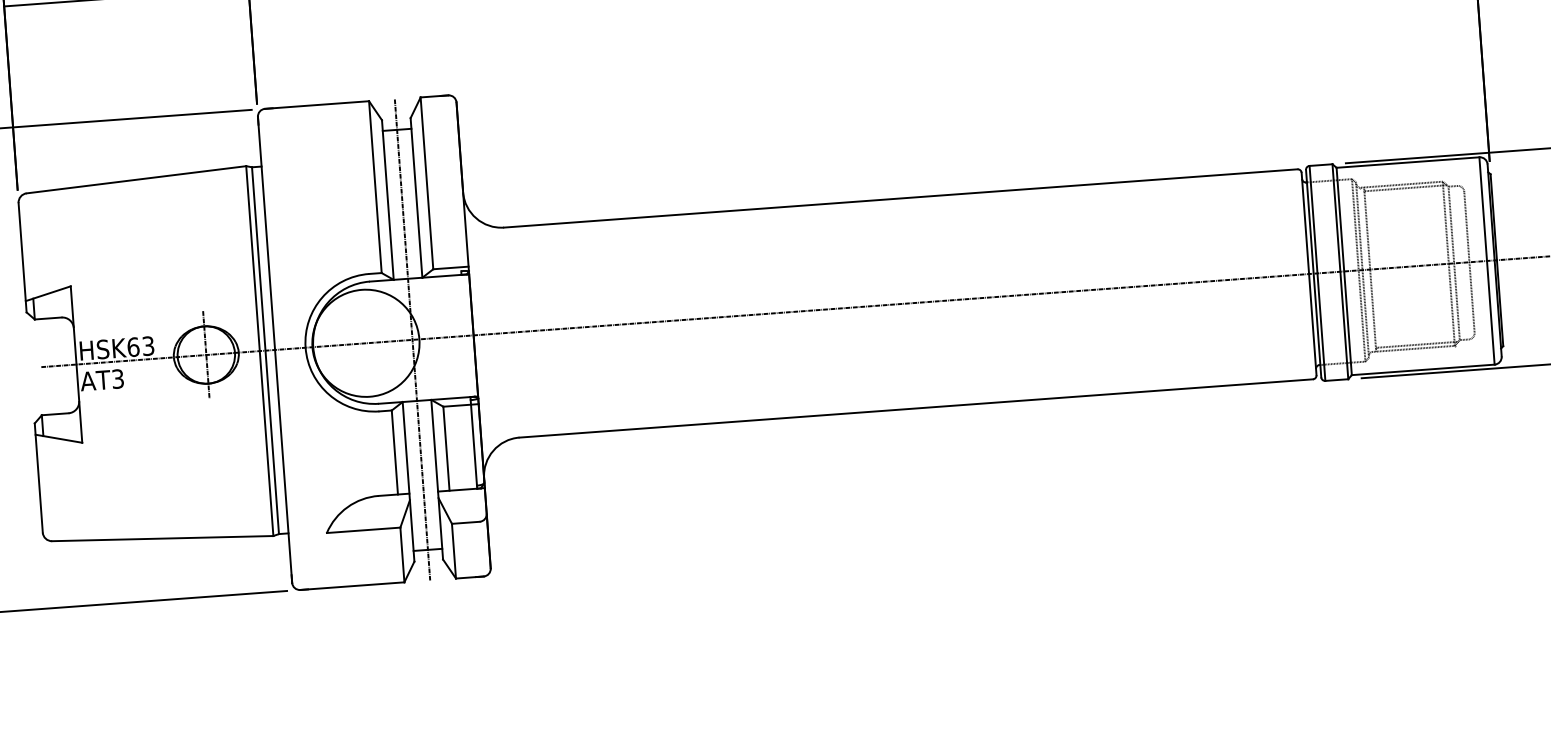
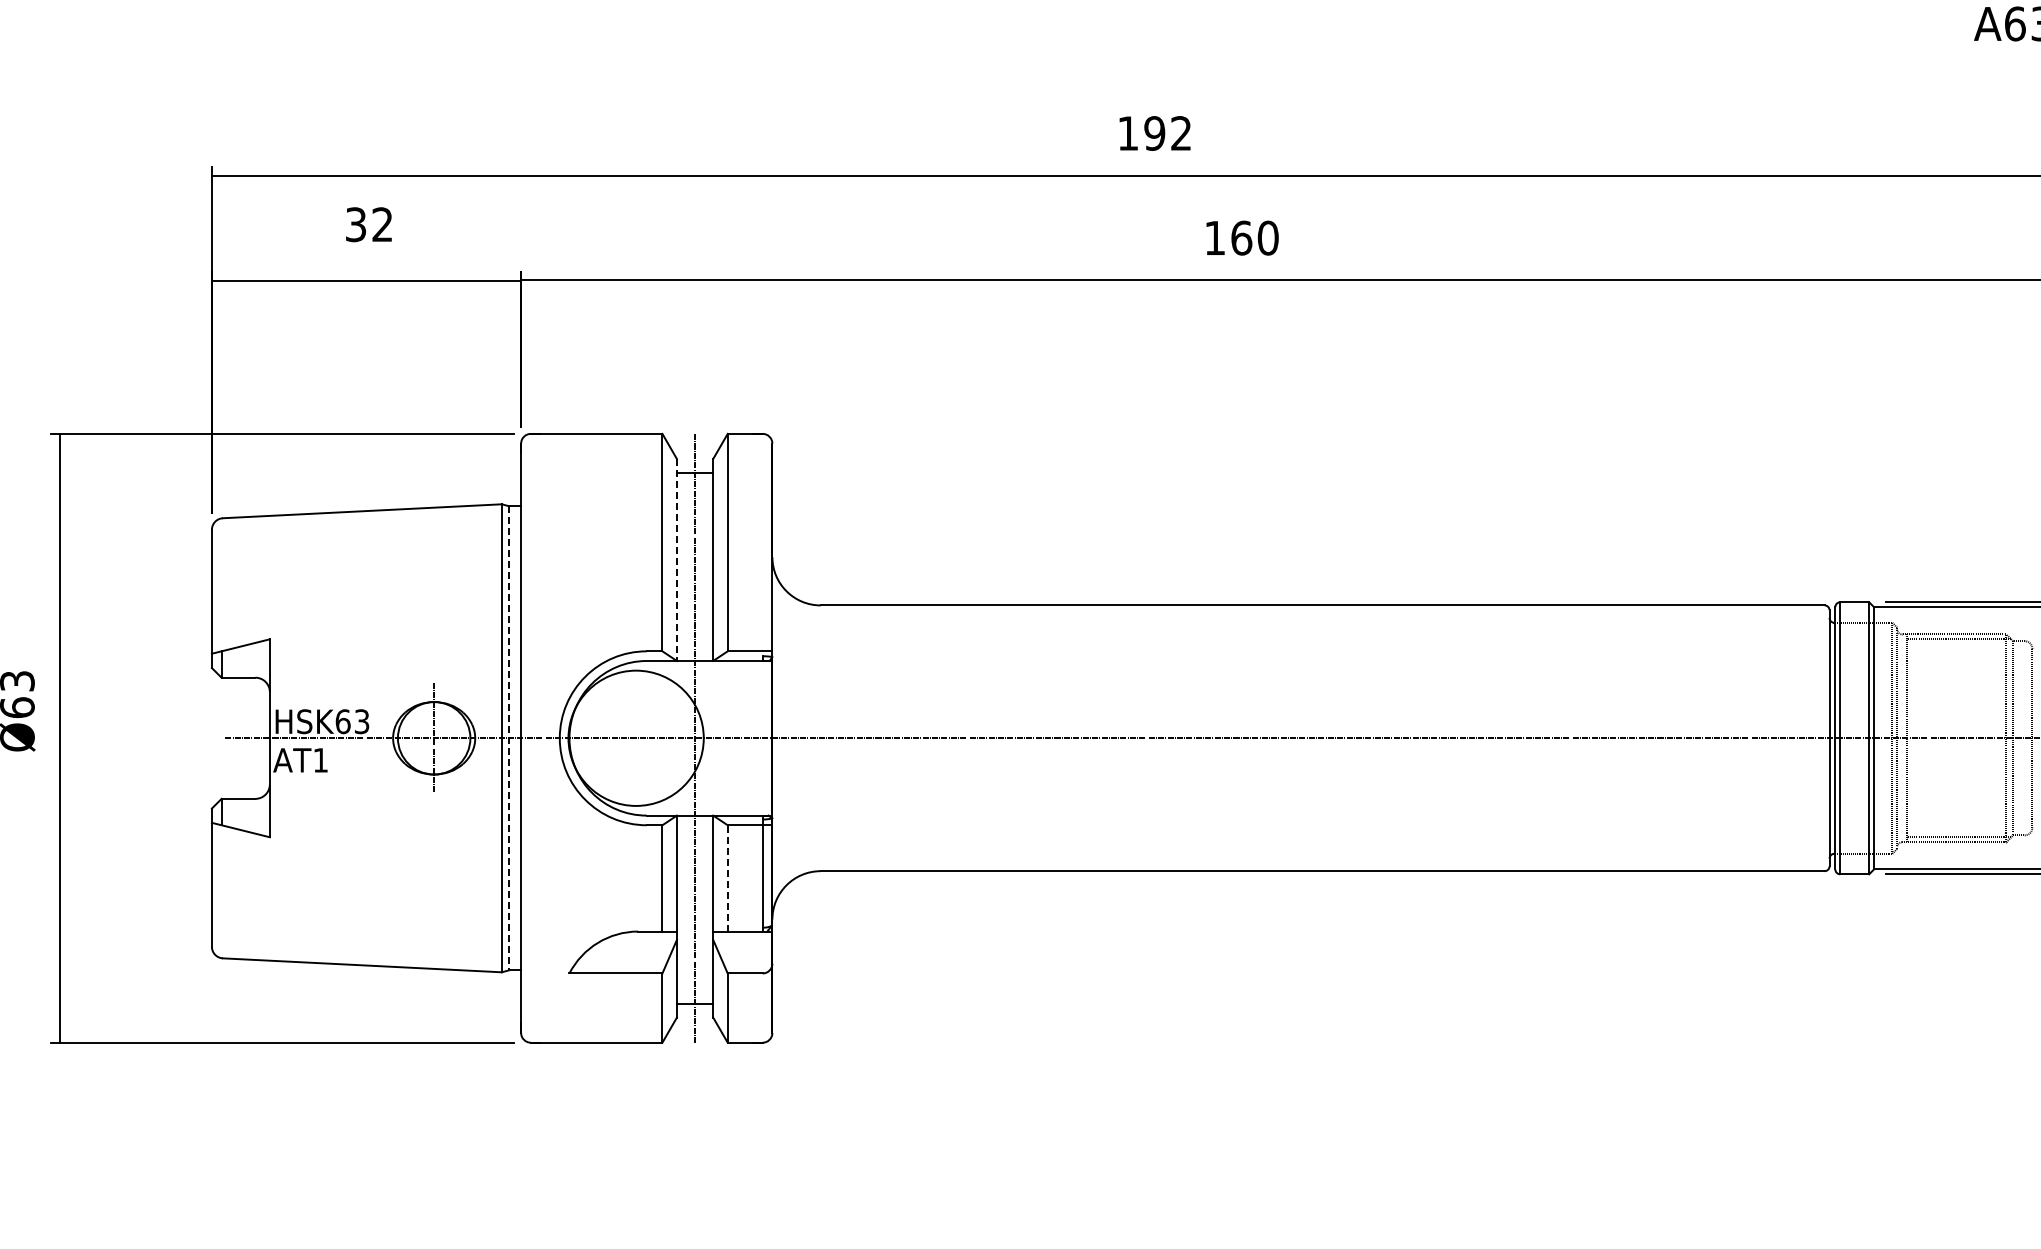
line: (387, 200) -> (676, 560), solid -> dashed
line: (265, 350) -> (509, 738), solid -> dashed
text: (117, 378) -> (320, 759), AT3 -> AT1
line: (446, 448) -> (727, 877), solid -> dashed

